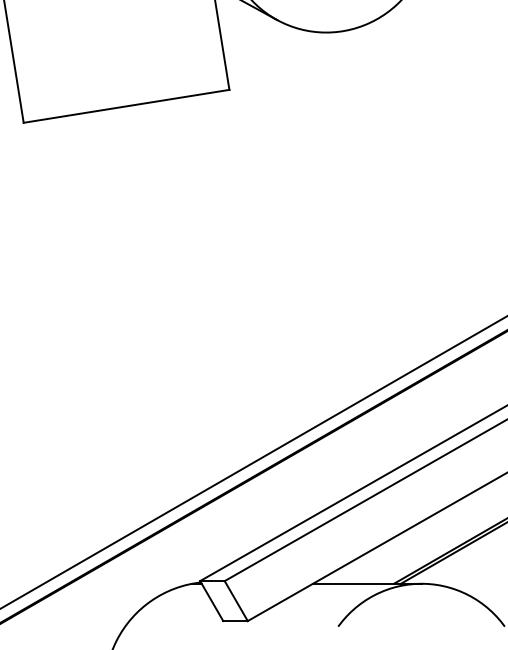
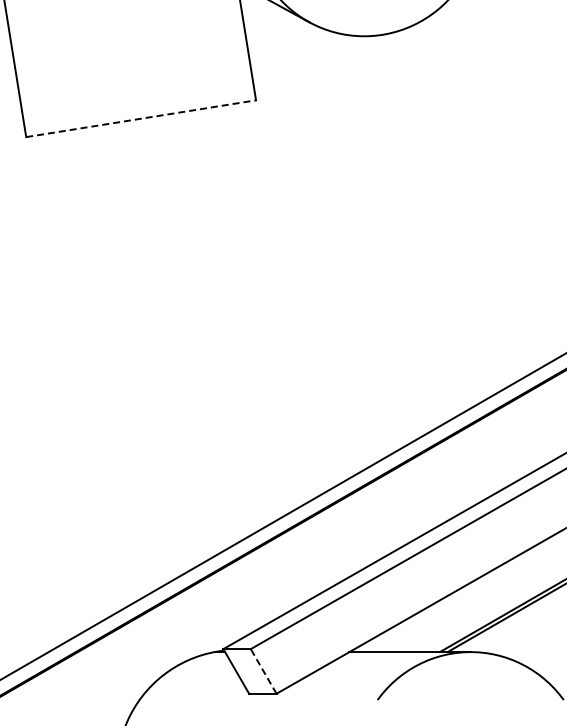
line: (126, 106) -> (141, 118), solid -> dashed
line: (236, 601) -> (263, 671), solid -> dashed

